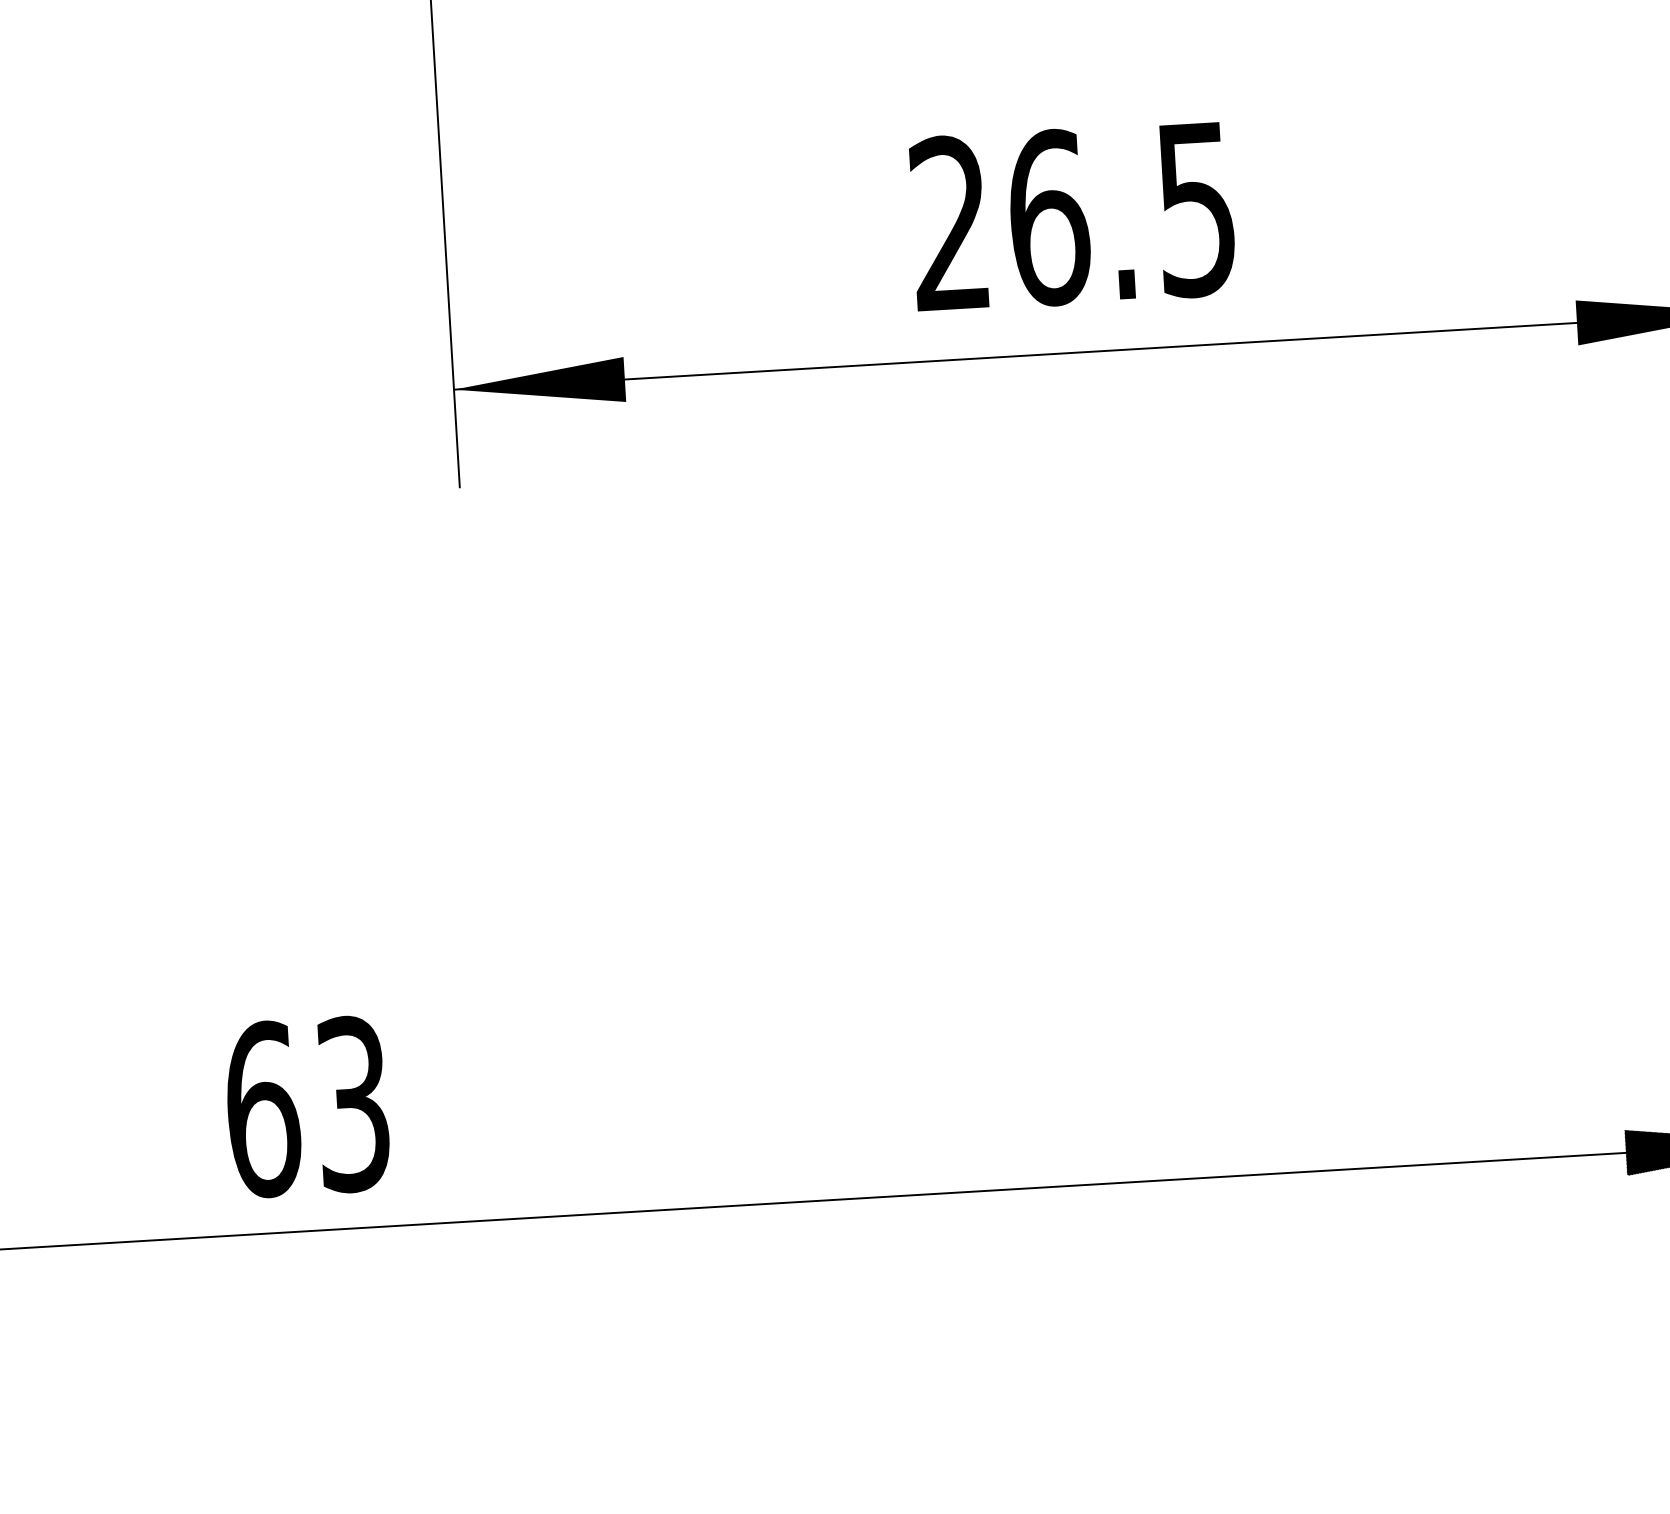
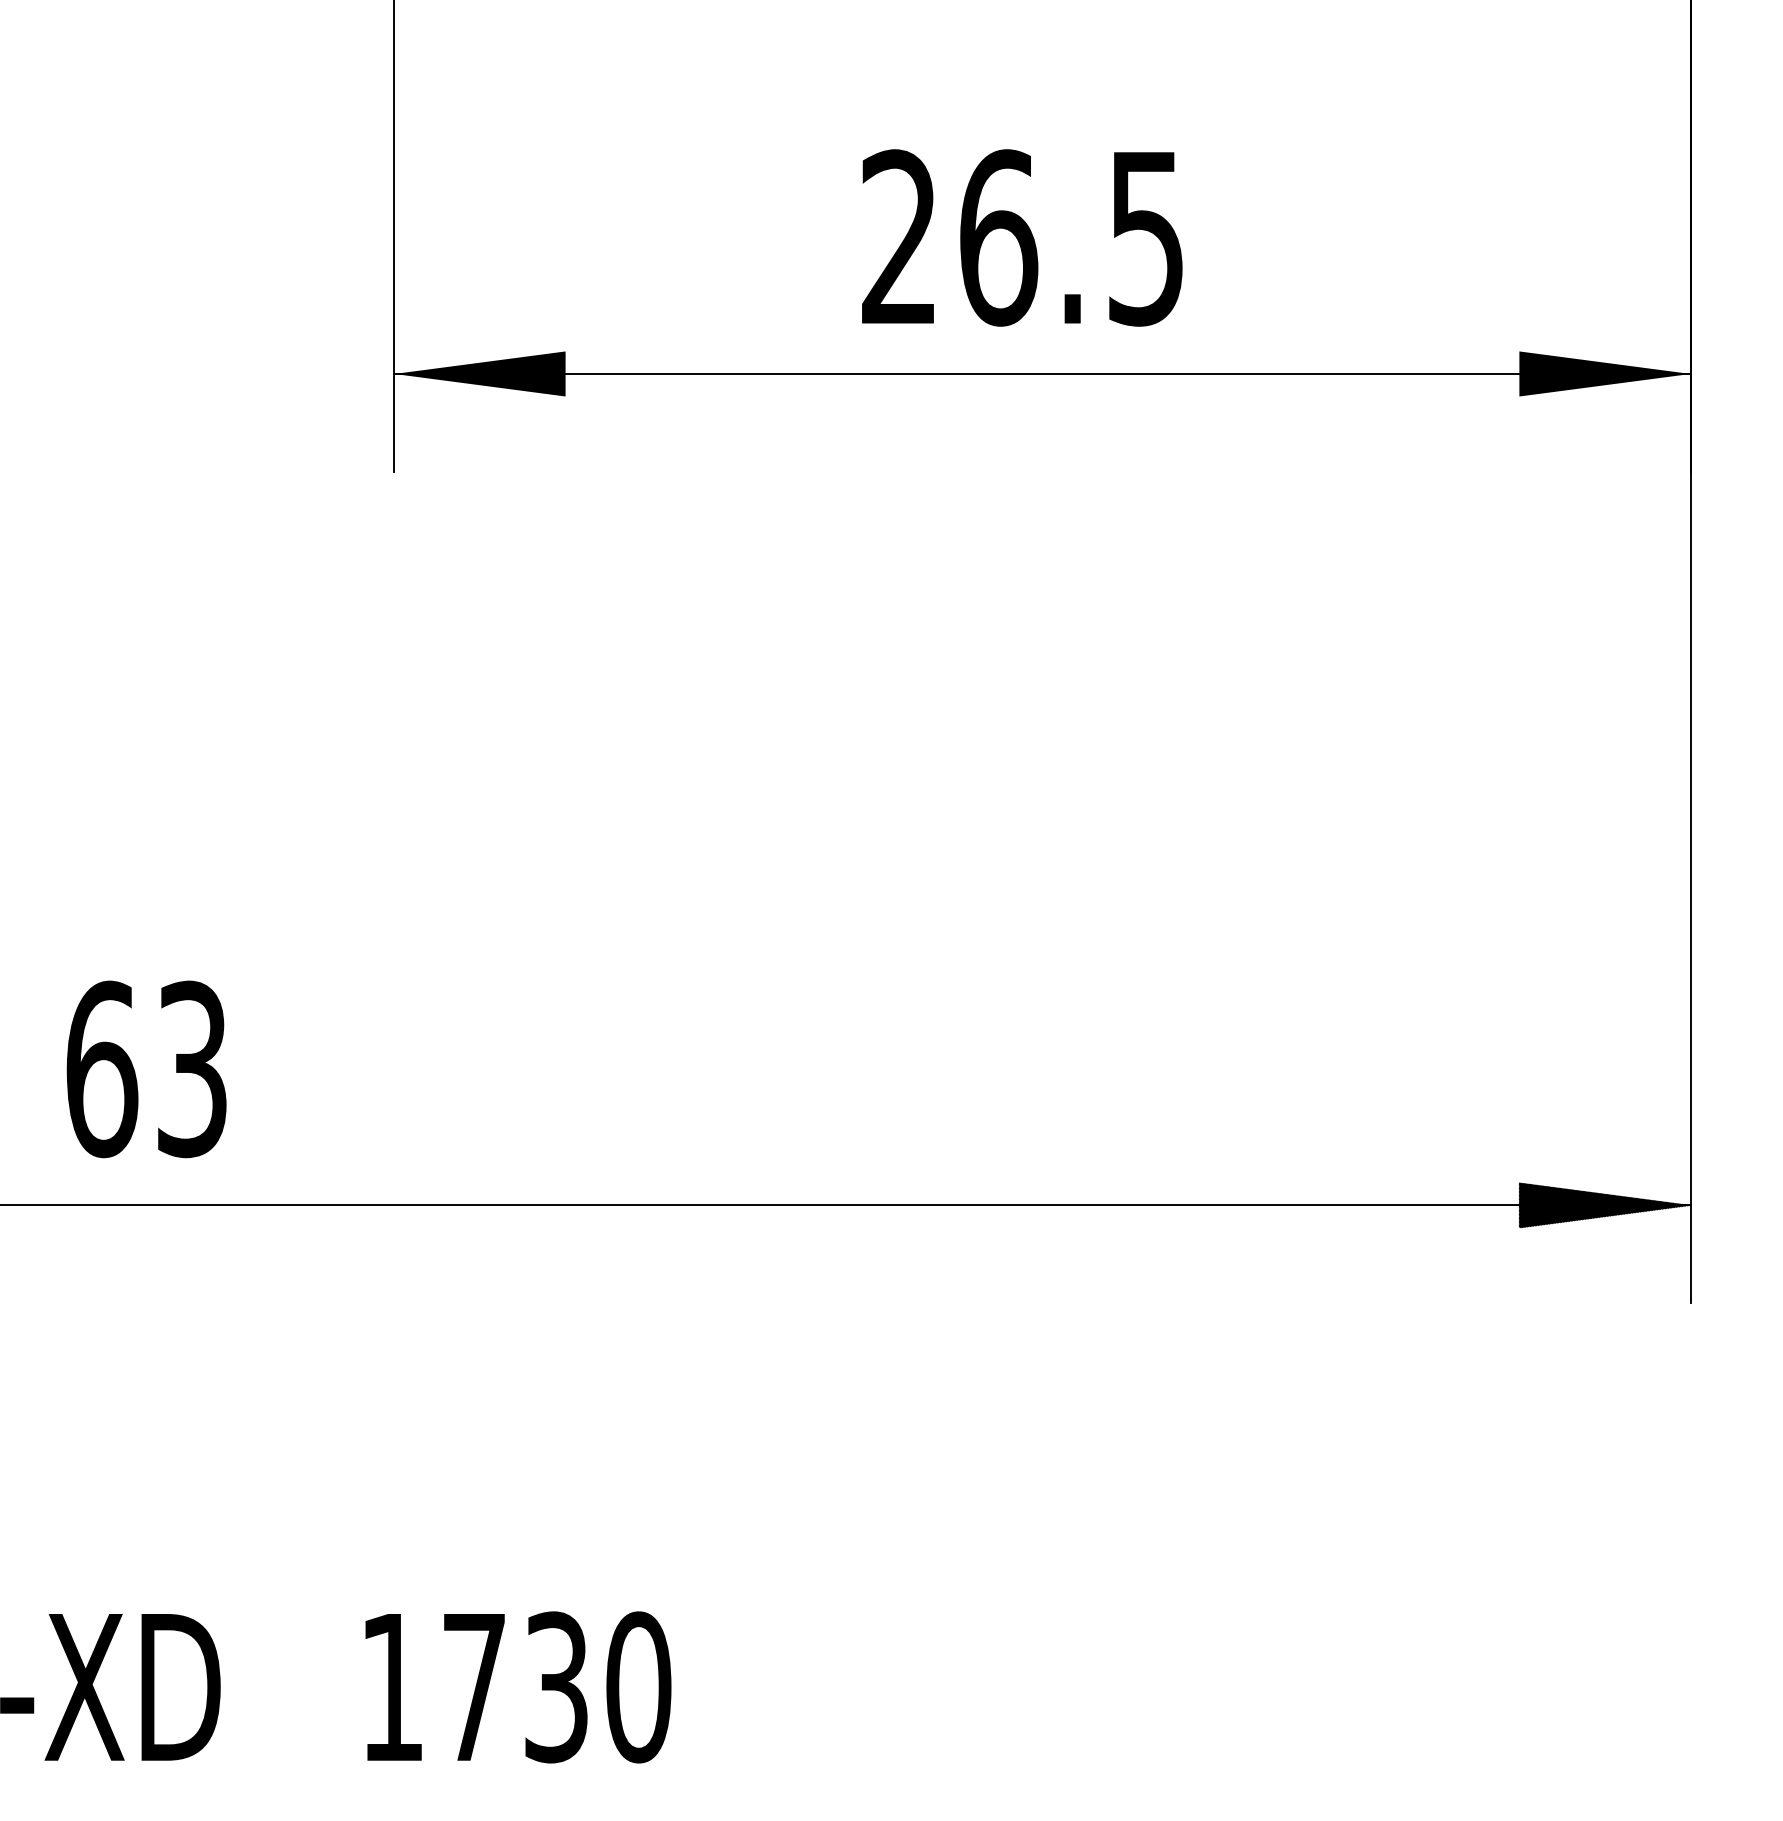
text: (307, 1107) -> (146, 1069), moved

